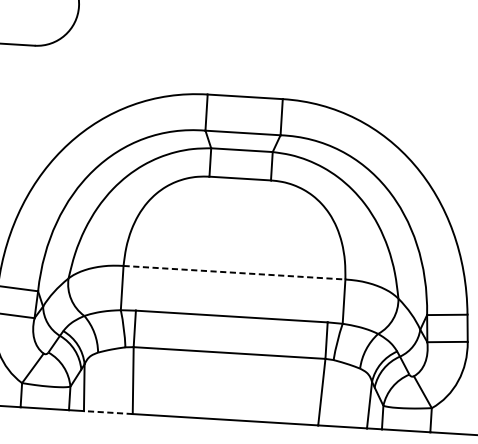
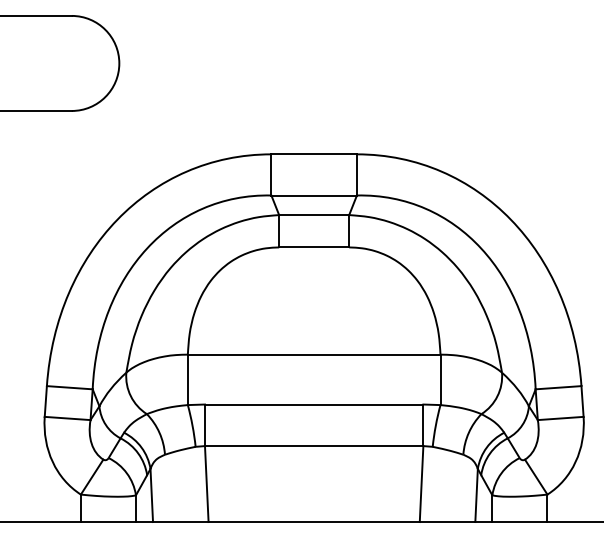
line: (234, 272) -> (314, 354), dashed -> solid
line: (108, 412) -> (180, 522), dashed -> solid

